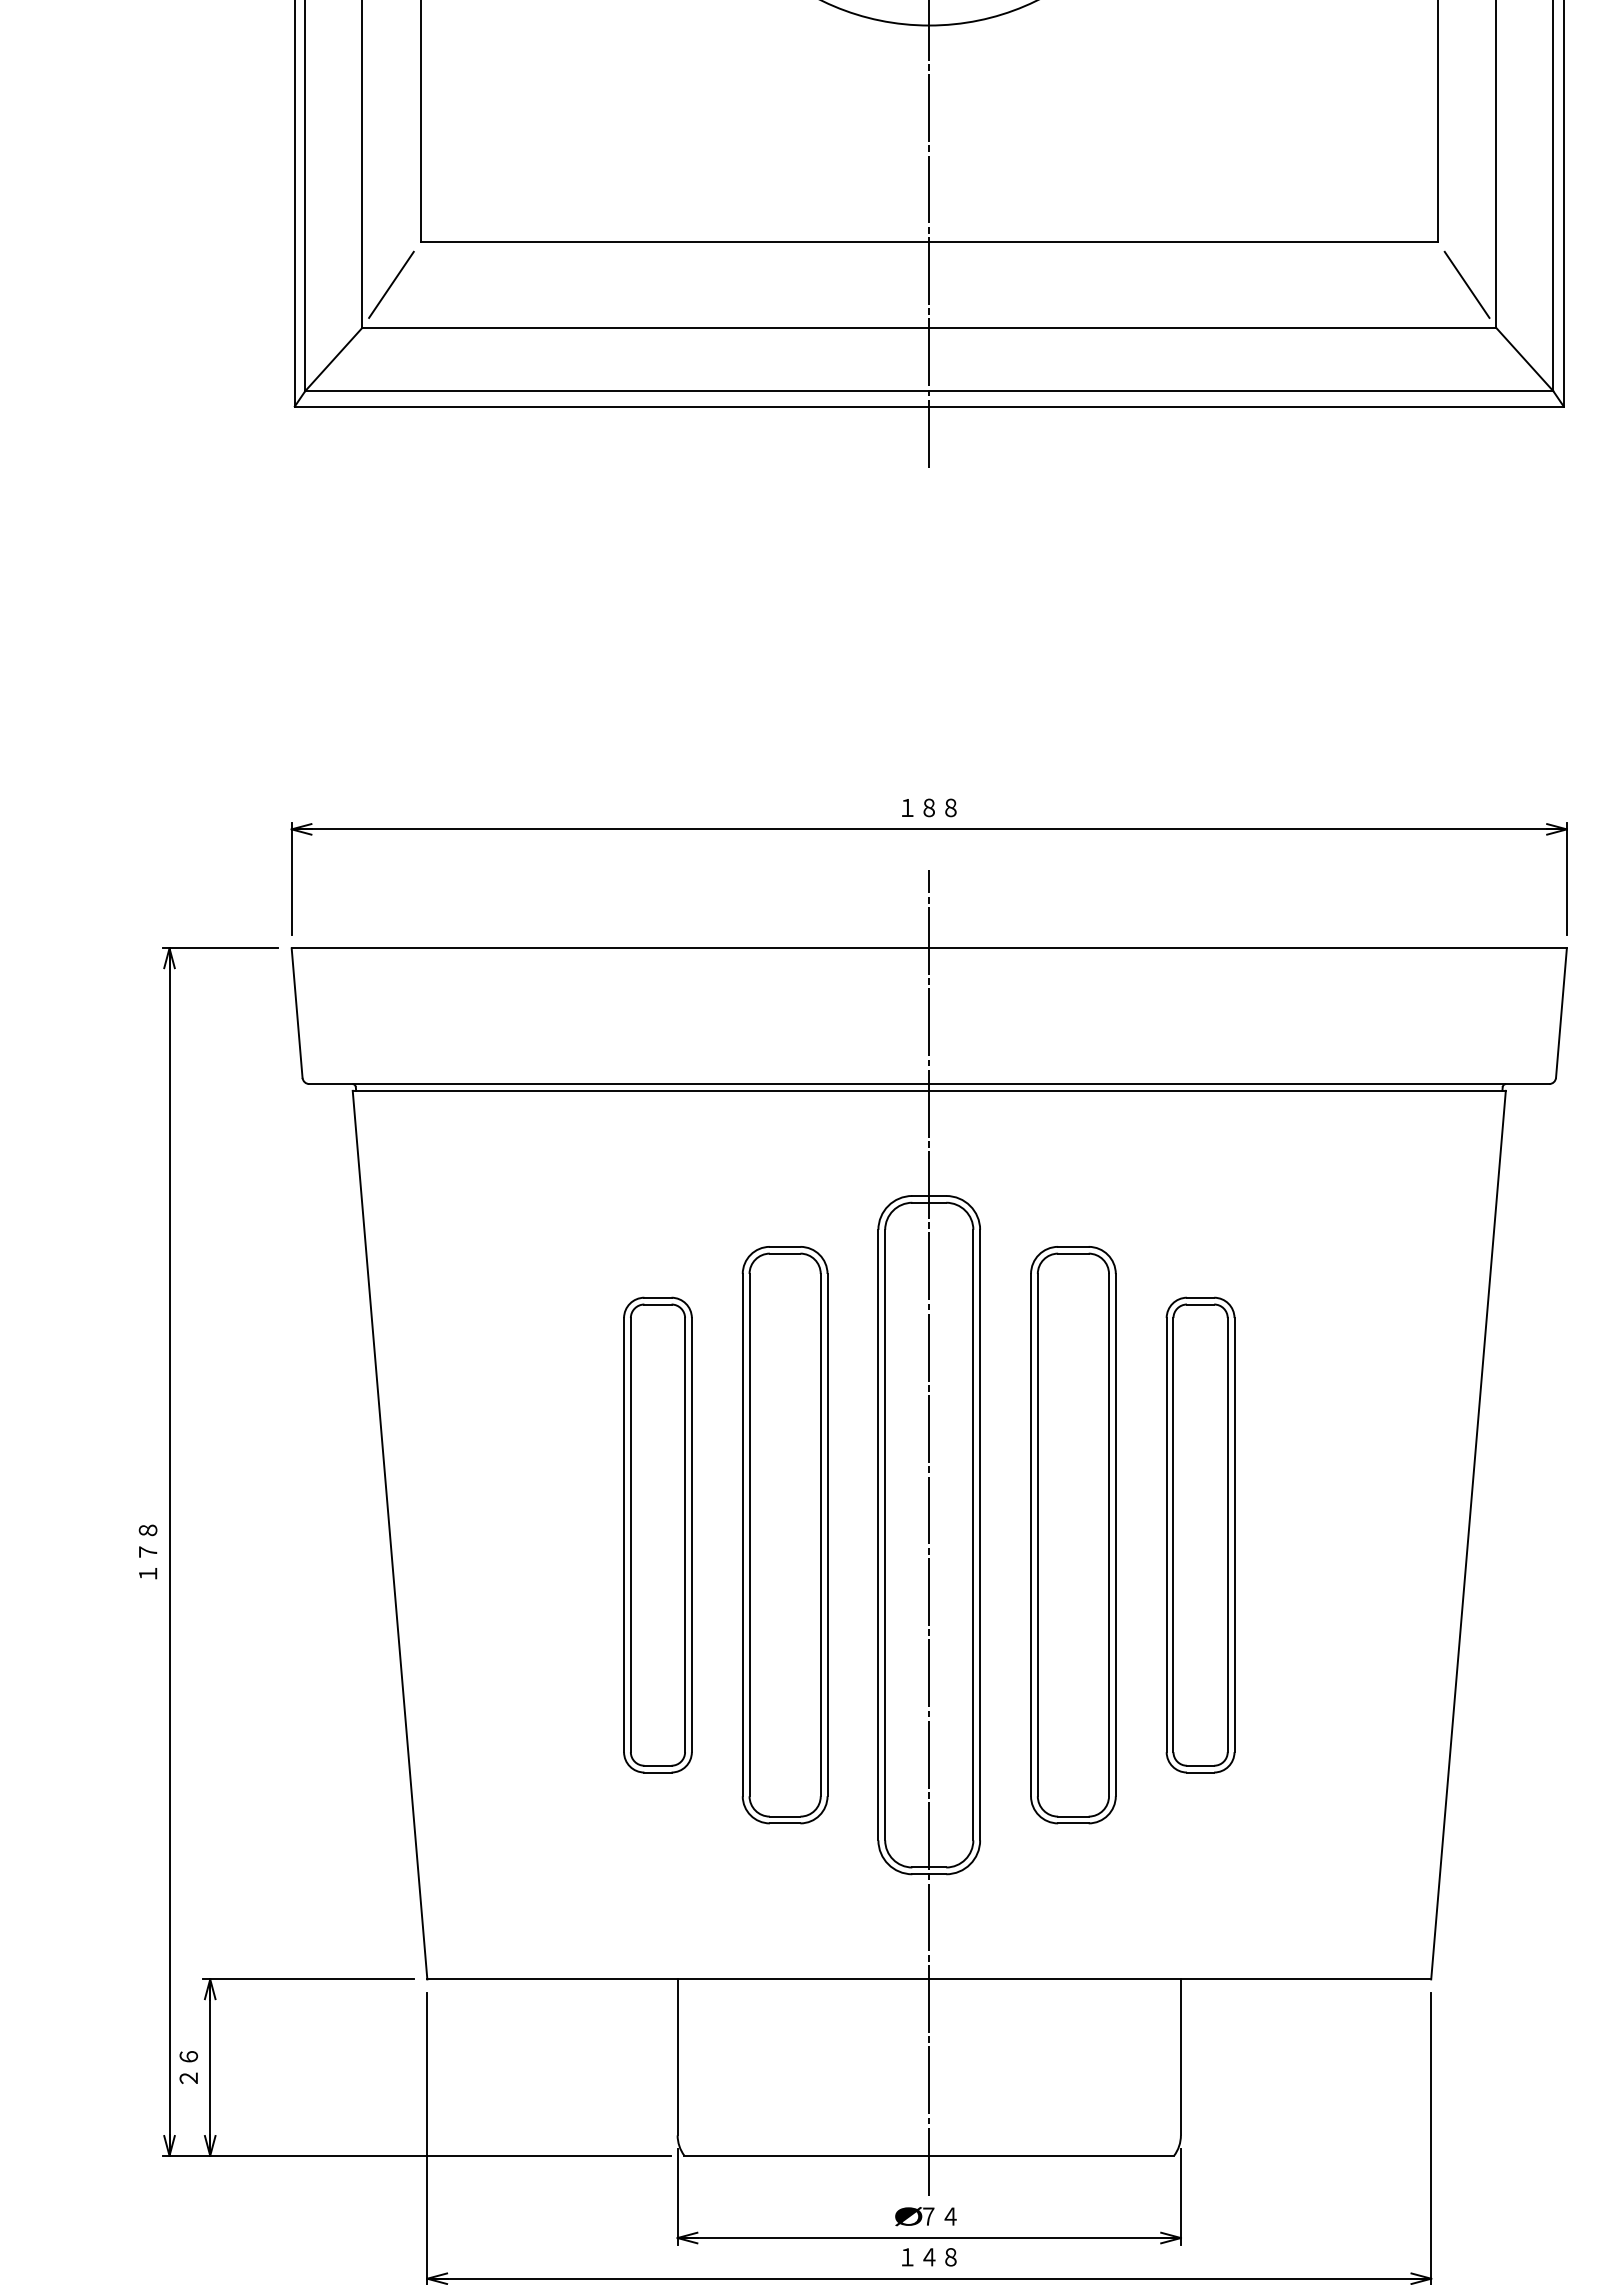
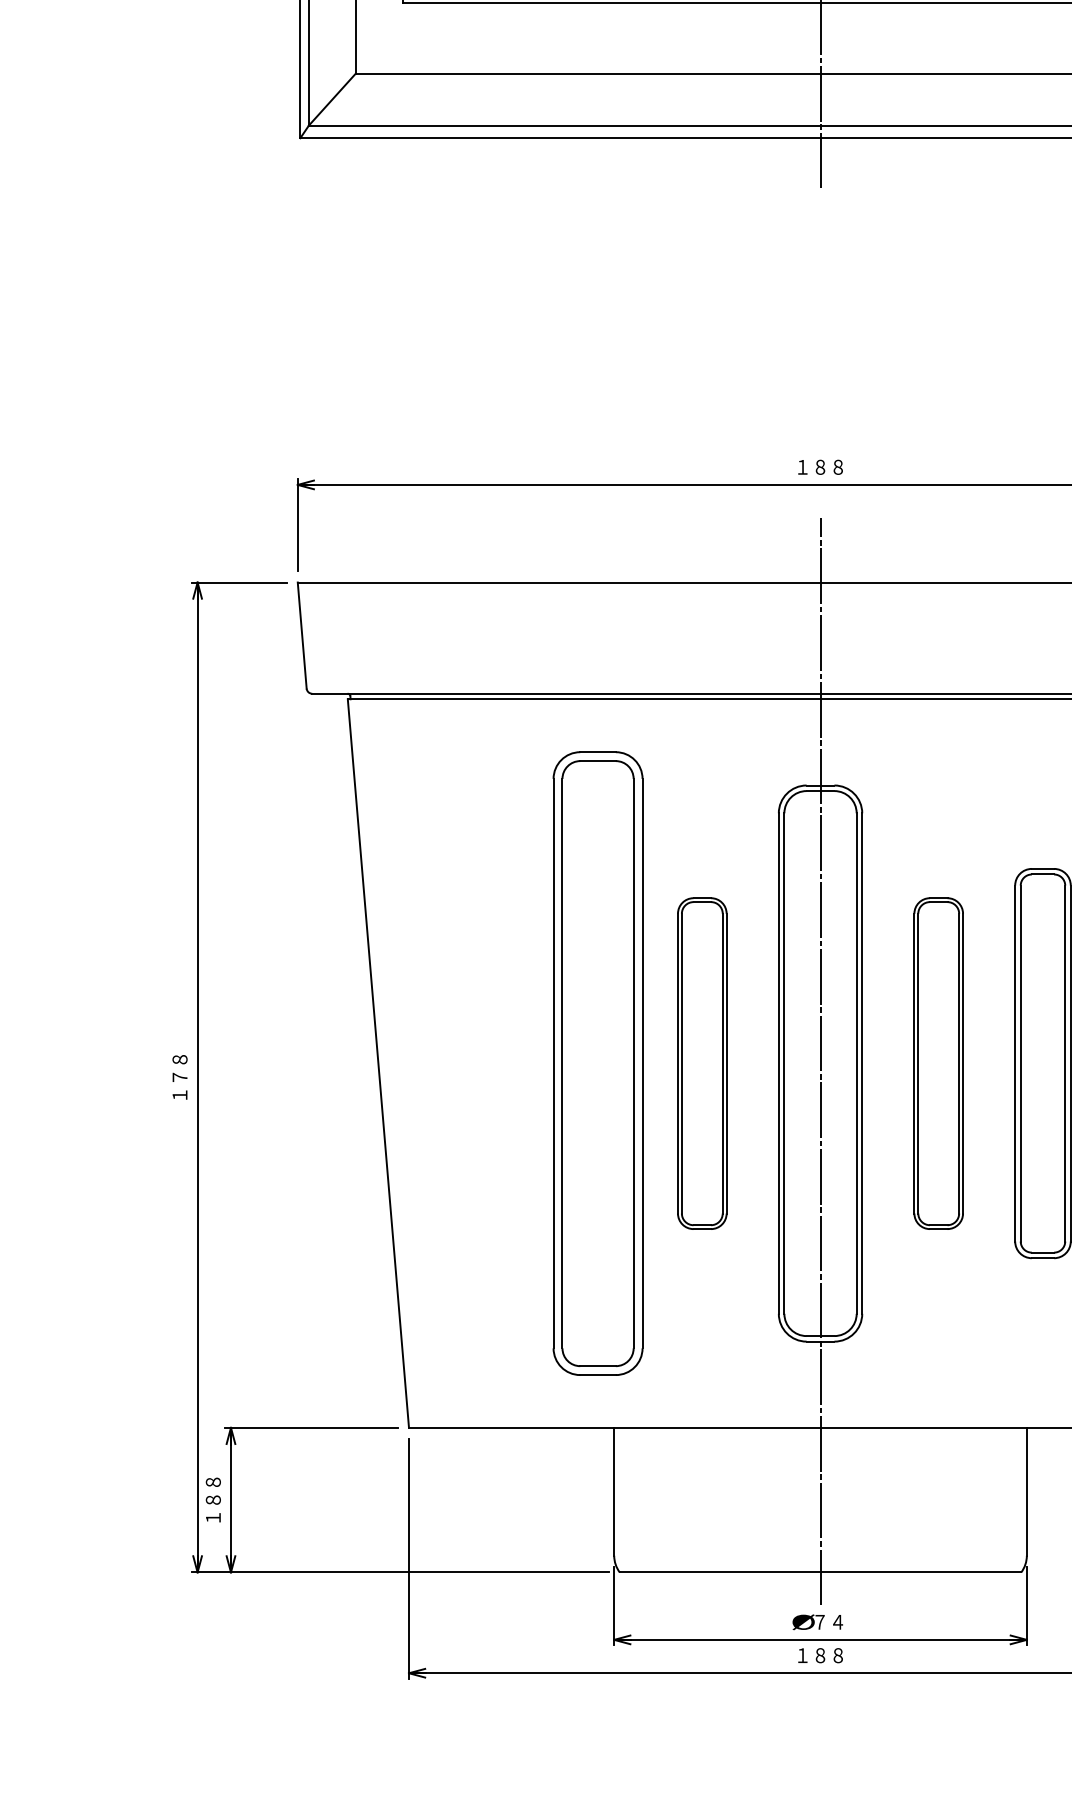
line: (391, 284) -> (379, 38), removed
part: (657, 1534) -> (597, 1063), size x1.6
part: (784, 1535) -> (701, 1063), size x0.7
part: (1073, 1535) -> (938, 1063), size x0.7
text: (188, 2067) -> (213, 1500), ２６ -> １８８
text: (929, 2257) -> (820, 1655), １４８ -> １８８

